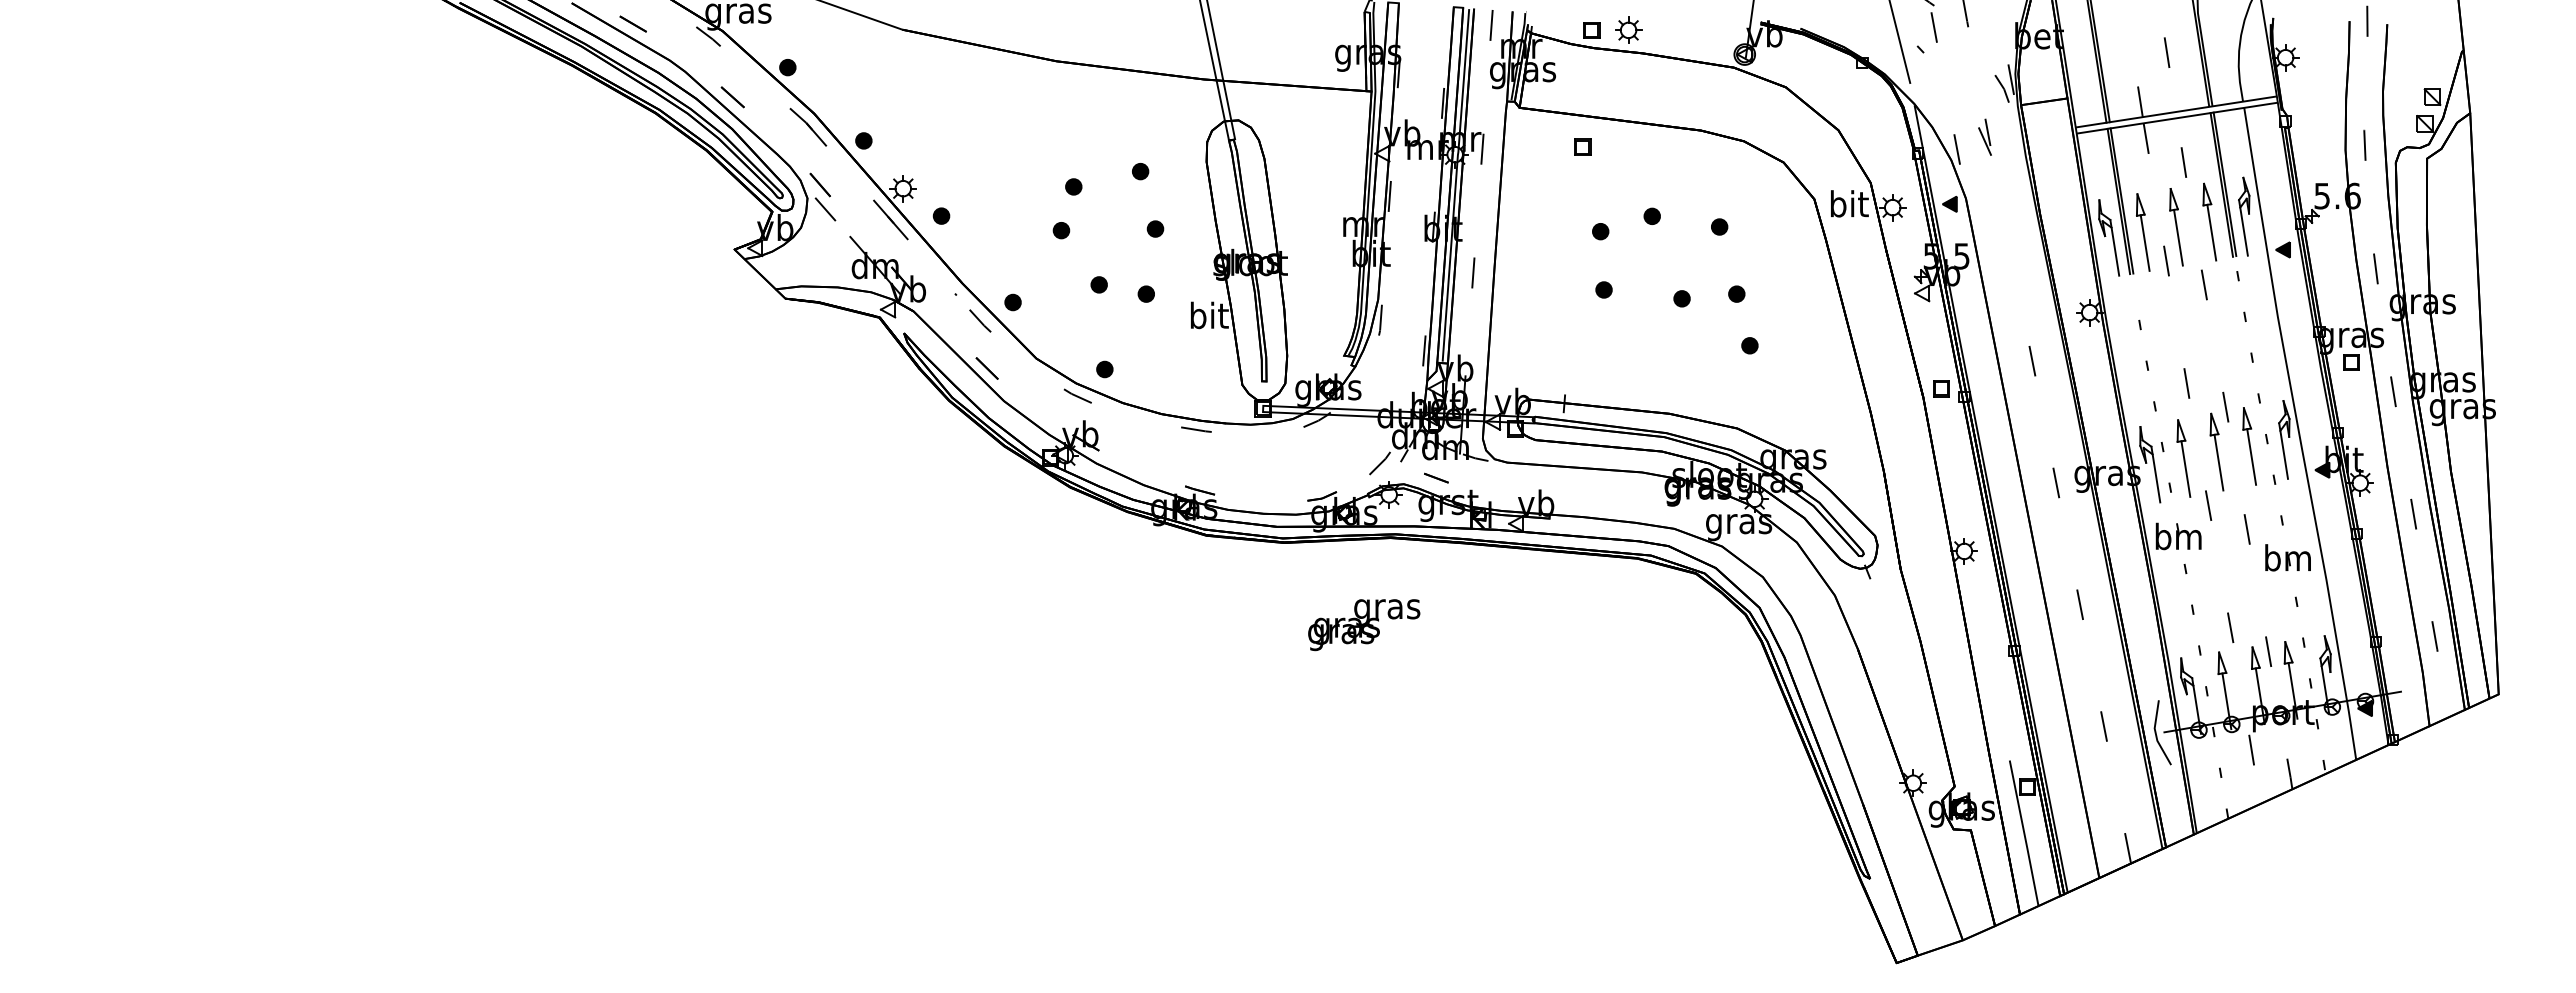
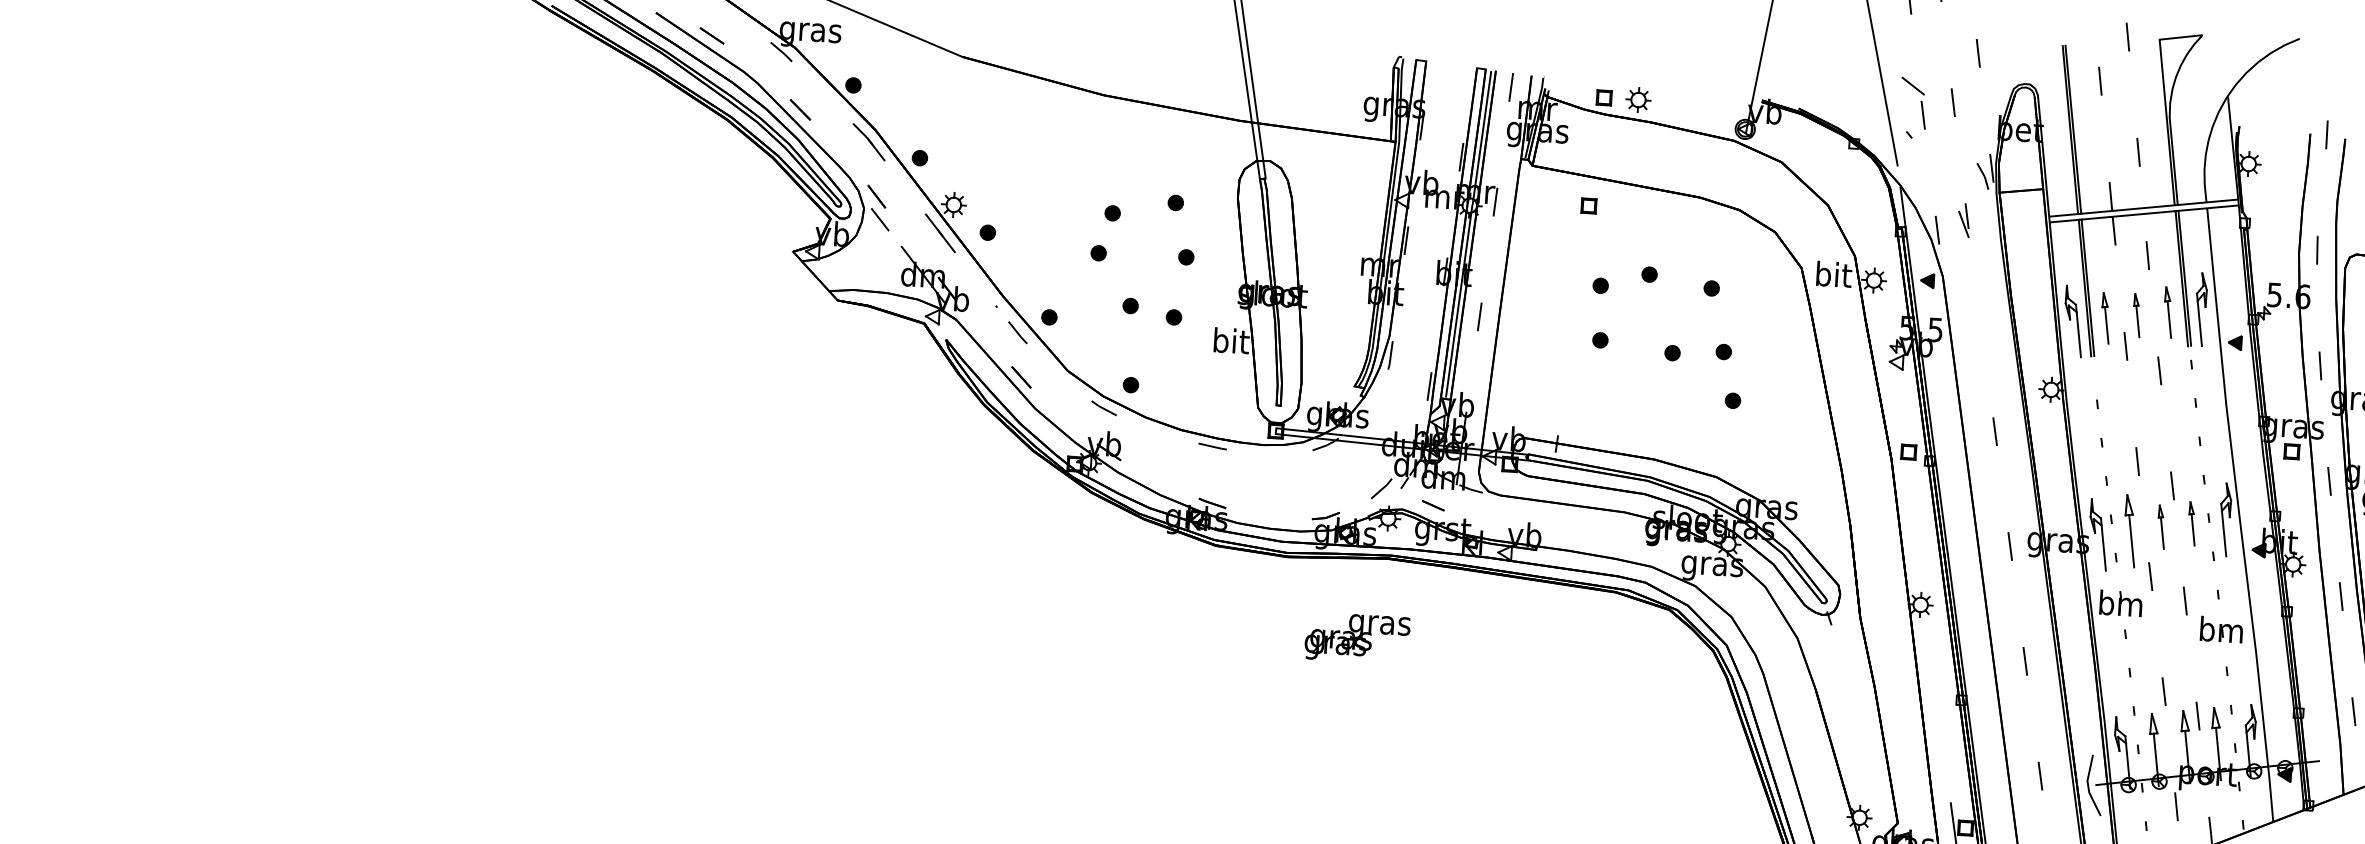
part: (2209, 221) -> (2168, 312), size x0.7
part: (2176, 227) -> (2137, 315), size x0.6
part: (2143, 232) -> (2106, 318), size x0.7
part: (2249, 446) -> (2192, 523), size x0.6
part: (2216, 451) -> (2161, 526), size x0.6

